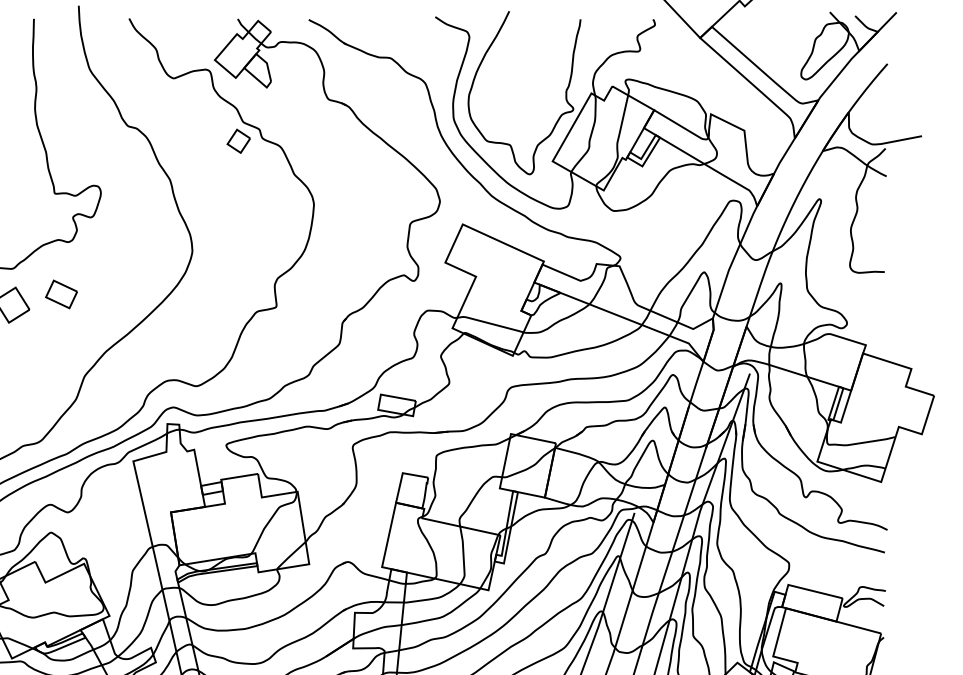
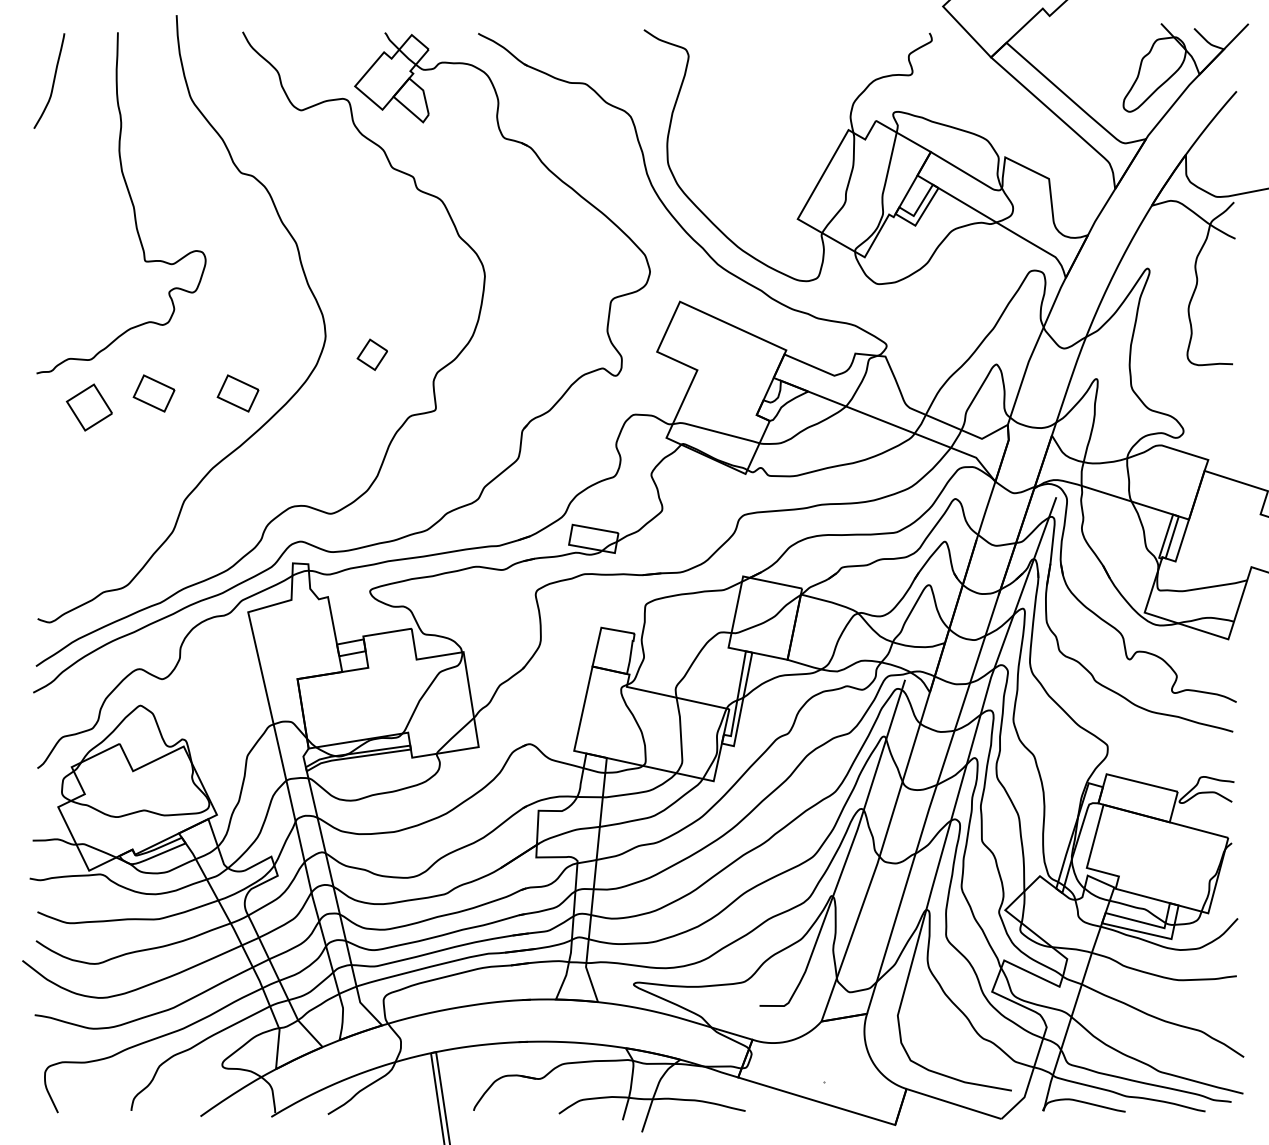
curve: (565, 93) -> (814, 129), removed
part: (238, 141) -> (371, 354), moved
part: (125, 294) -> (237, 393), added

